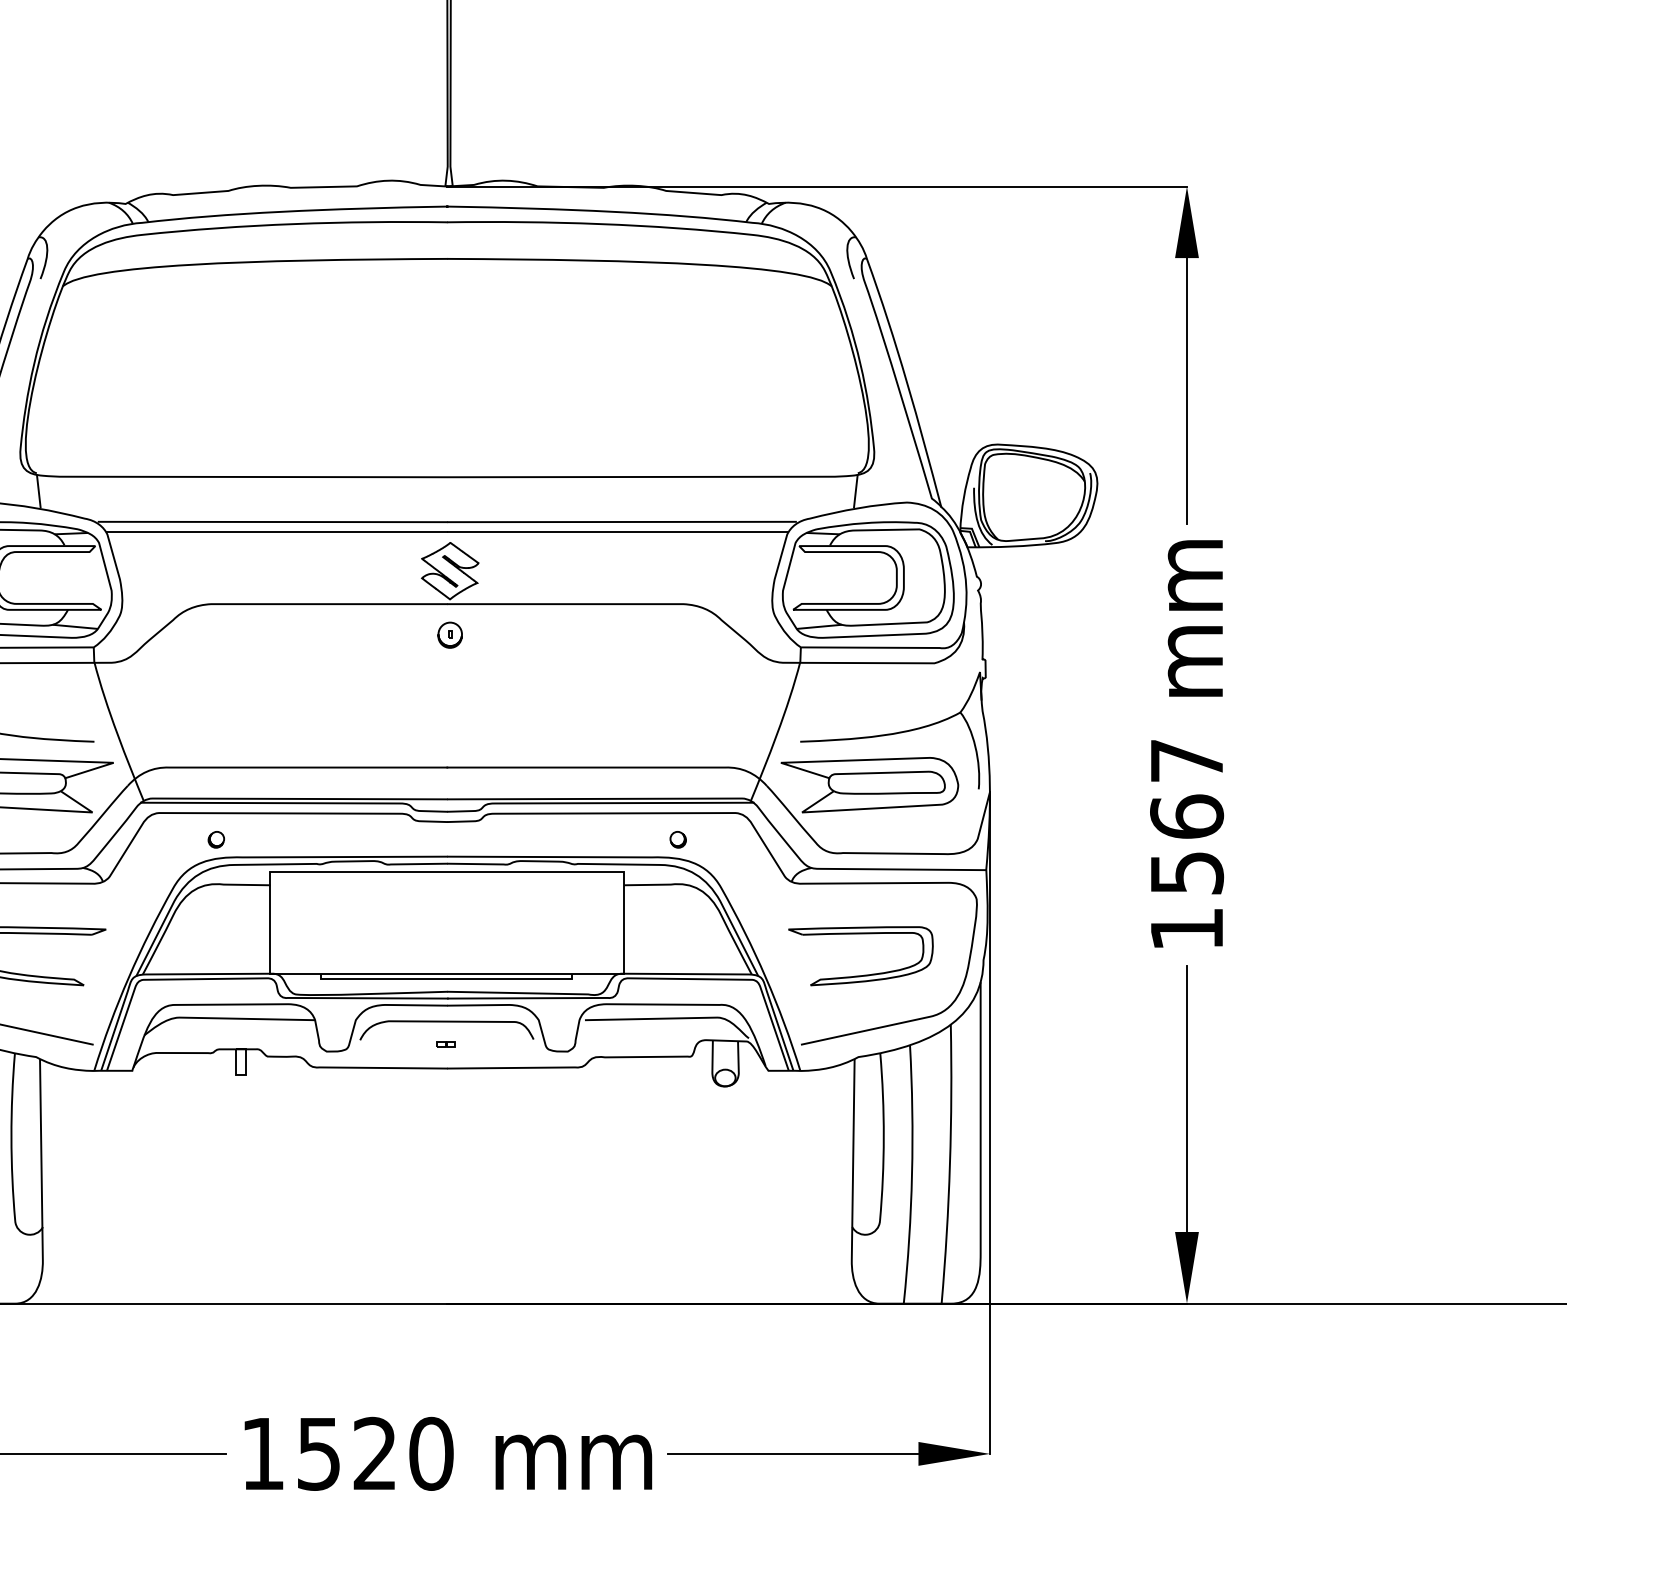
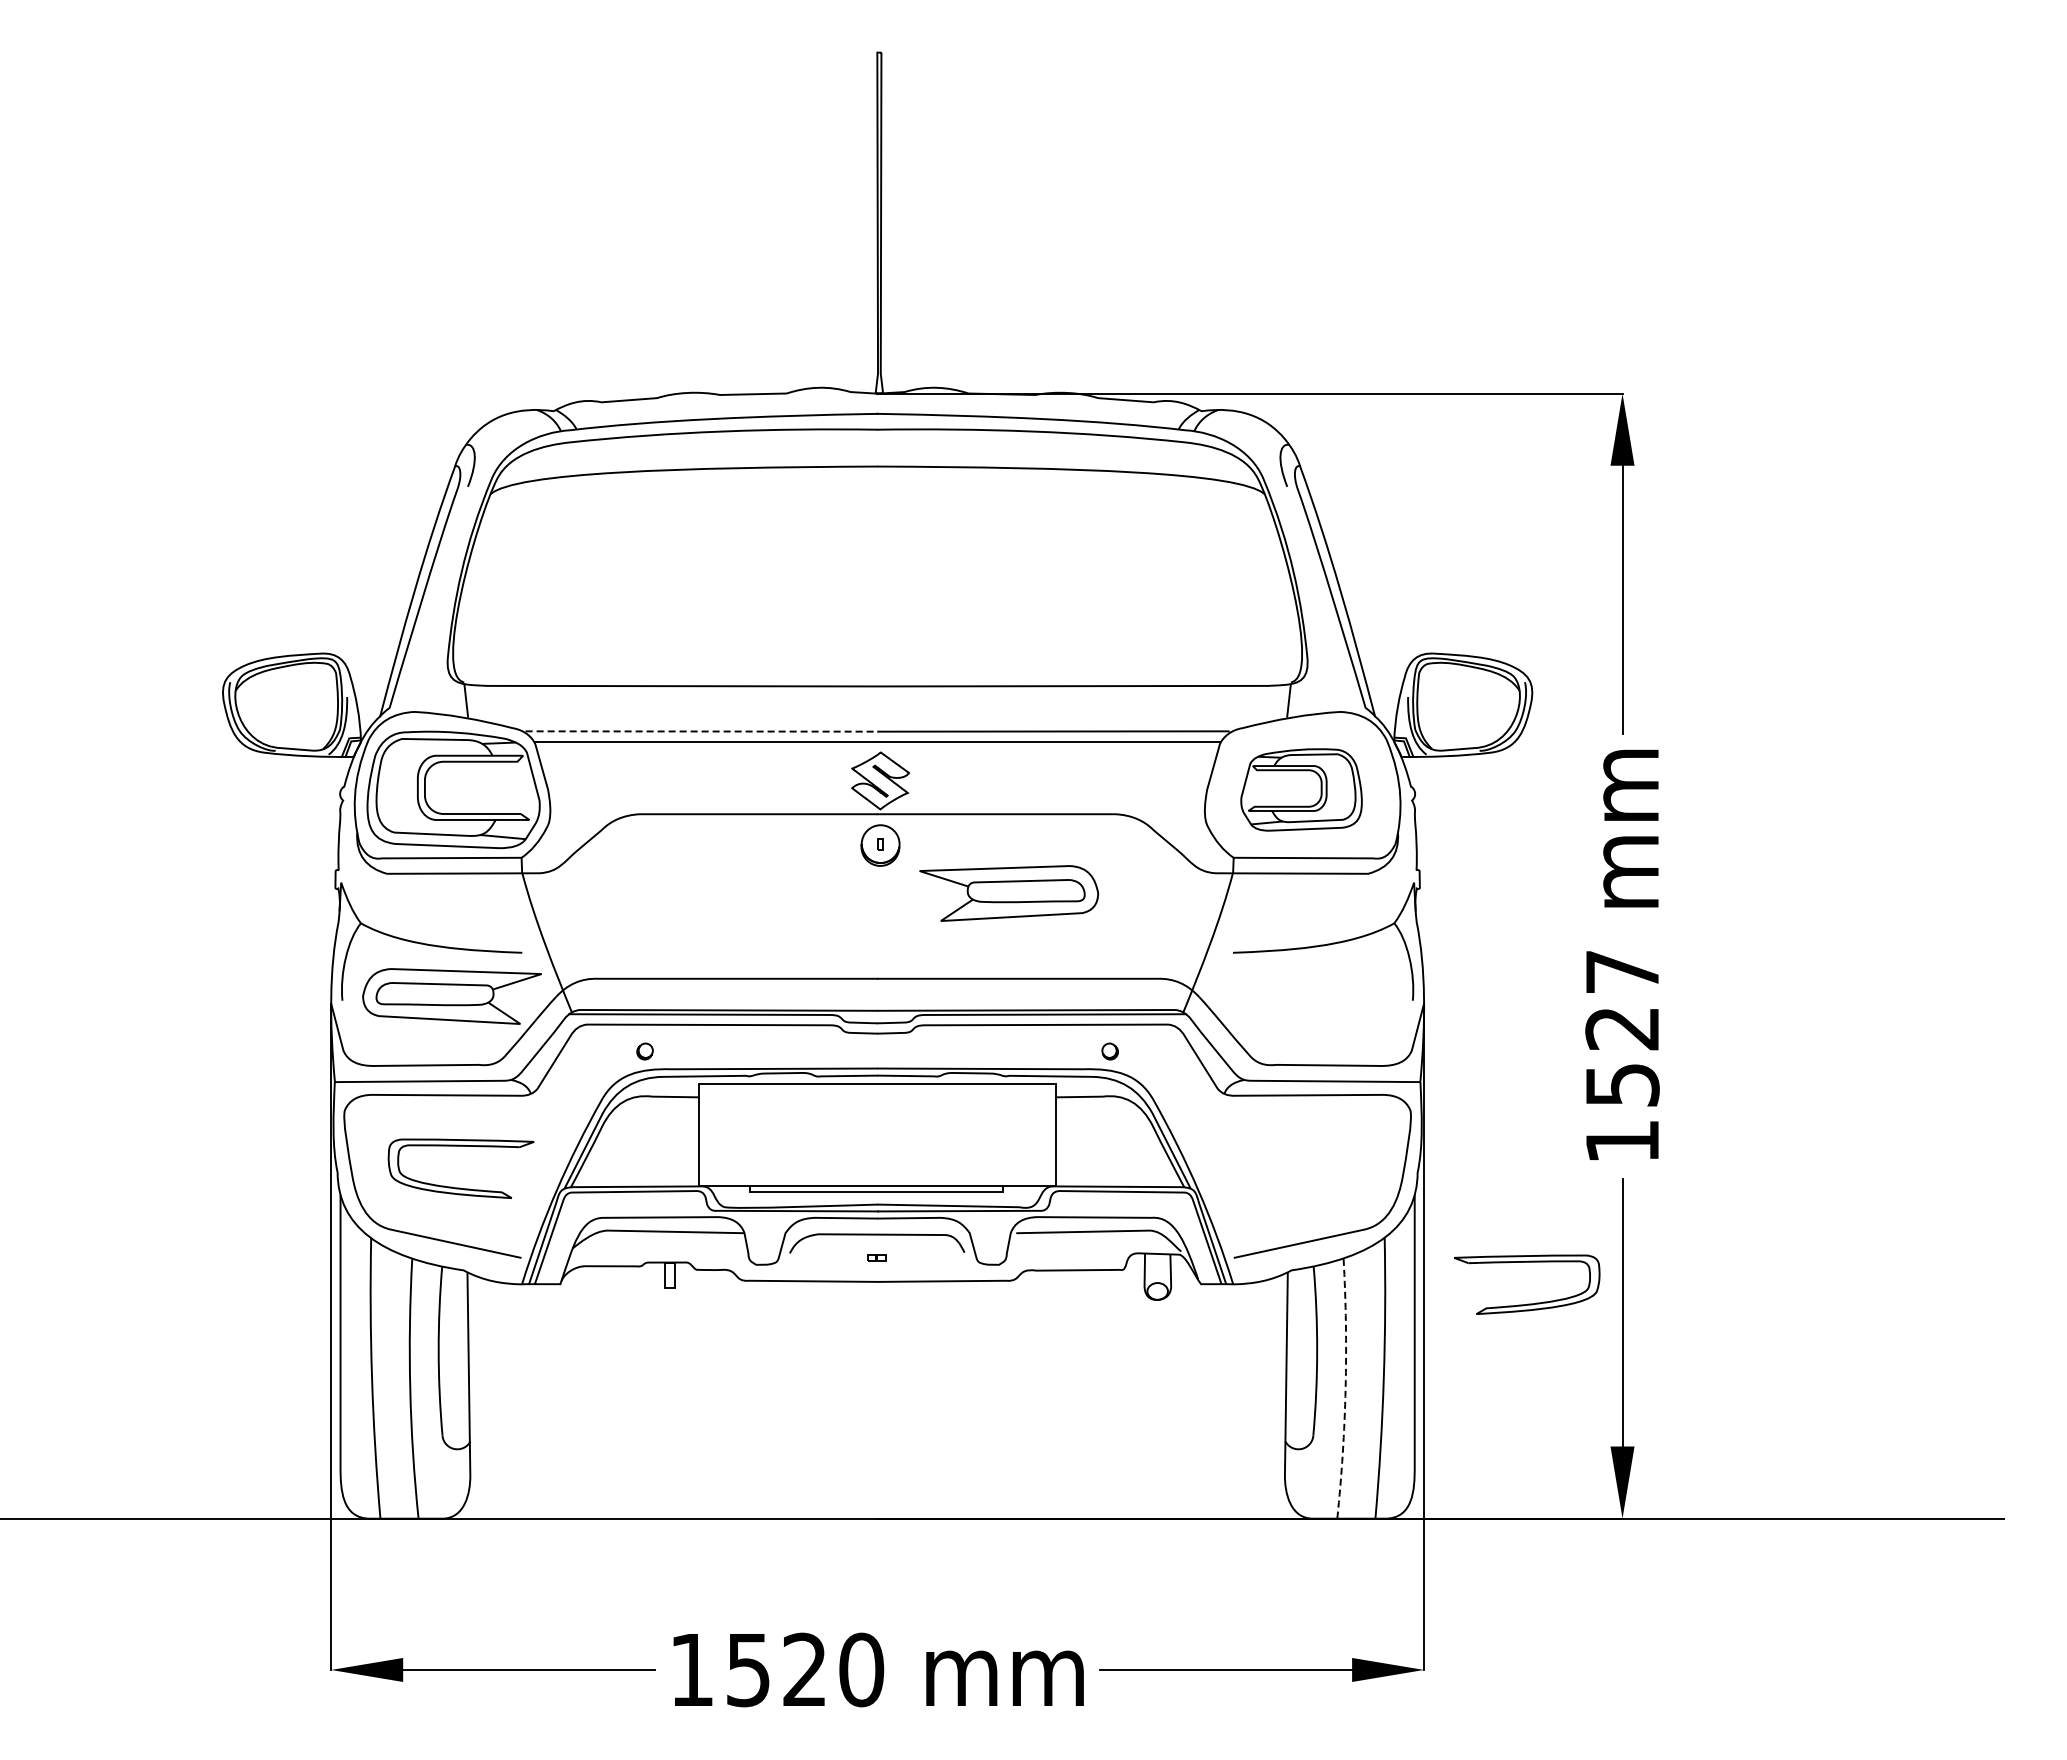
line: (273, 521) -> (702, 731), solid -> dashed
part: (868, 579) -> (1301, 789), size x0.7
part: (450, 635) -> (880, 845), size x1.6
part: (870, 785) -> (1009, 893), moved
text: (1186, 815) -> (1622, 1027), 1567 -> 1527
part: (861, 974) -> (1527, 1303), moved
arc: (911, 1174) -> (1345, 1388), solid -> dashed

